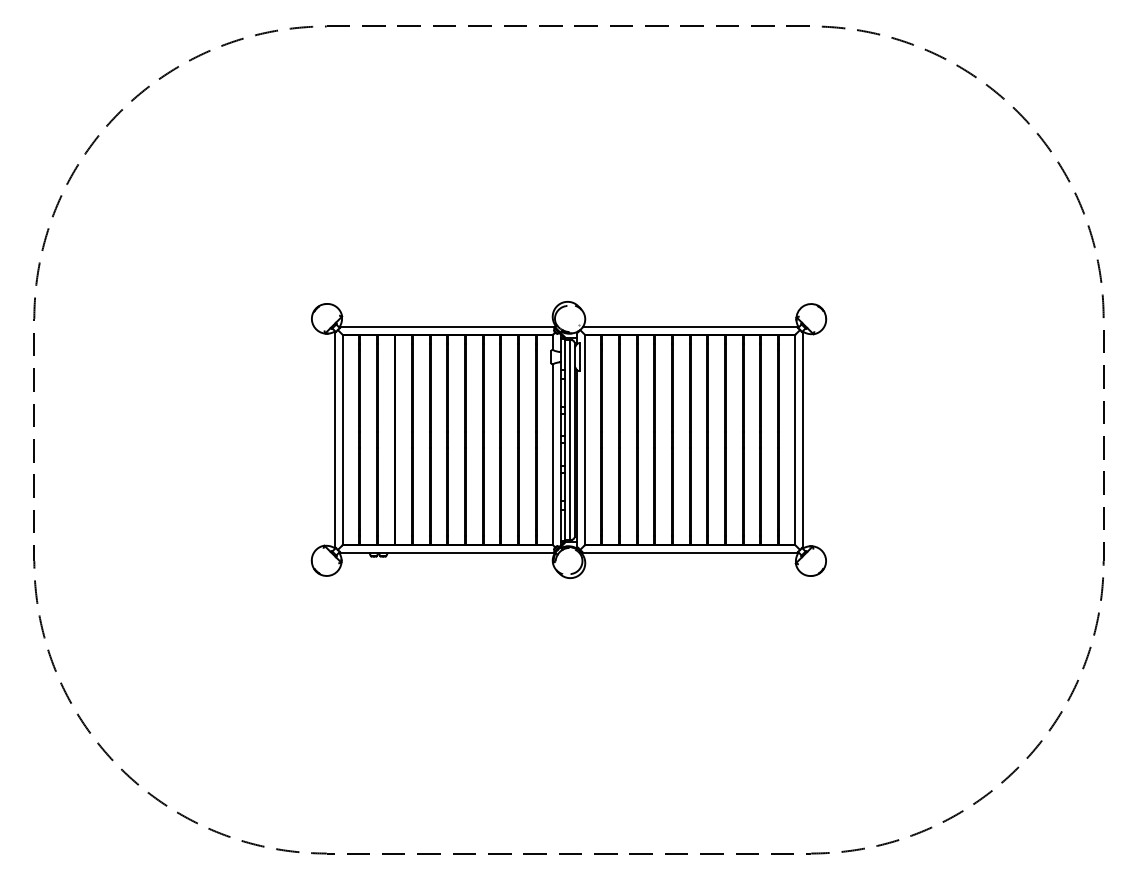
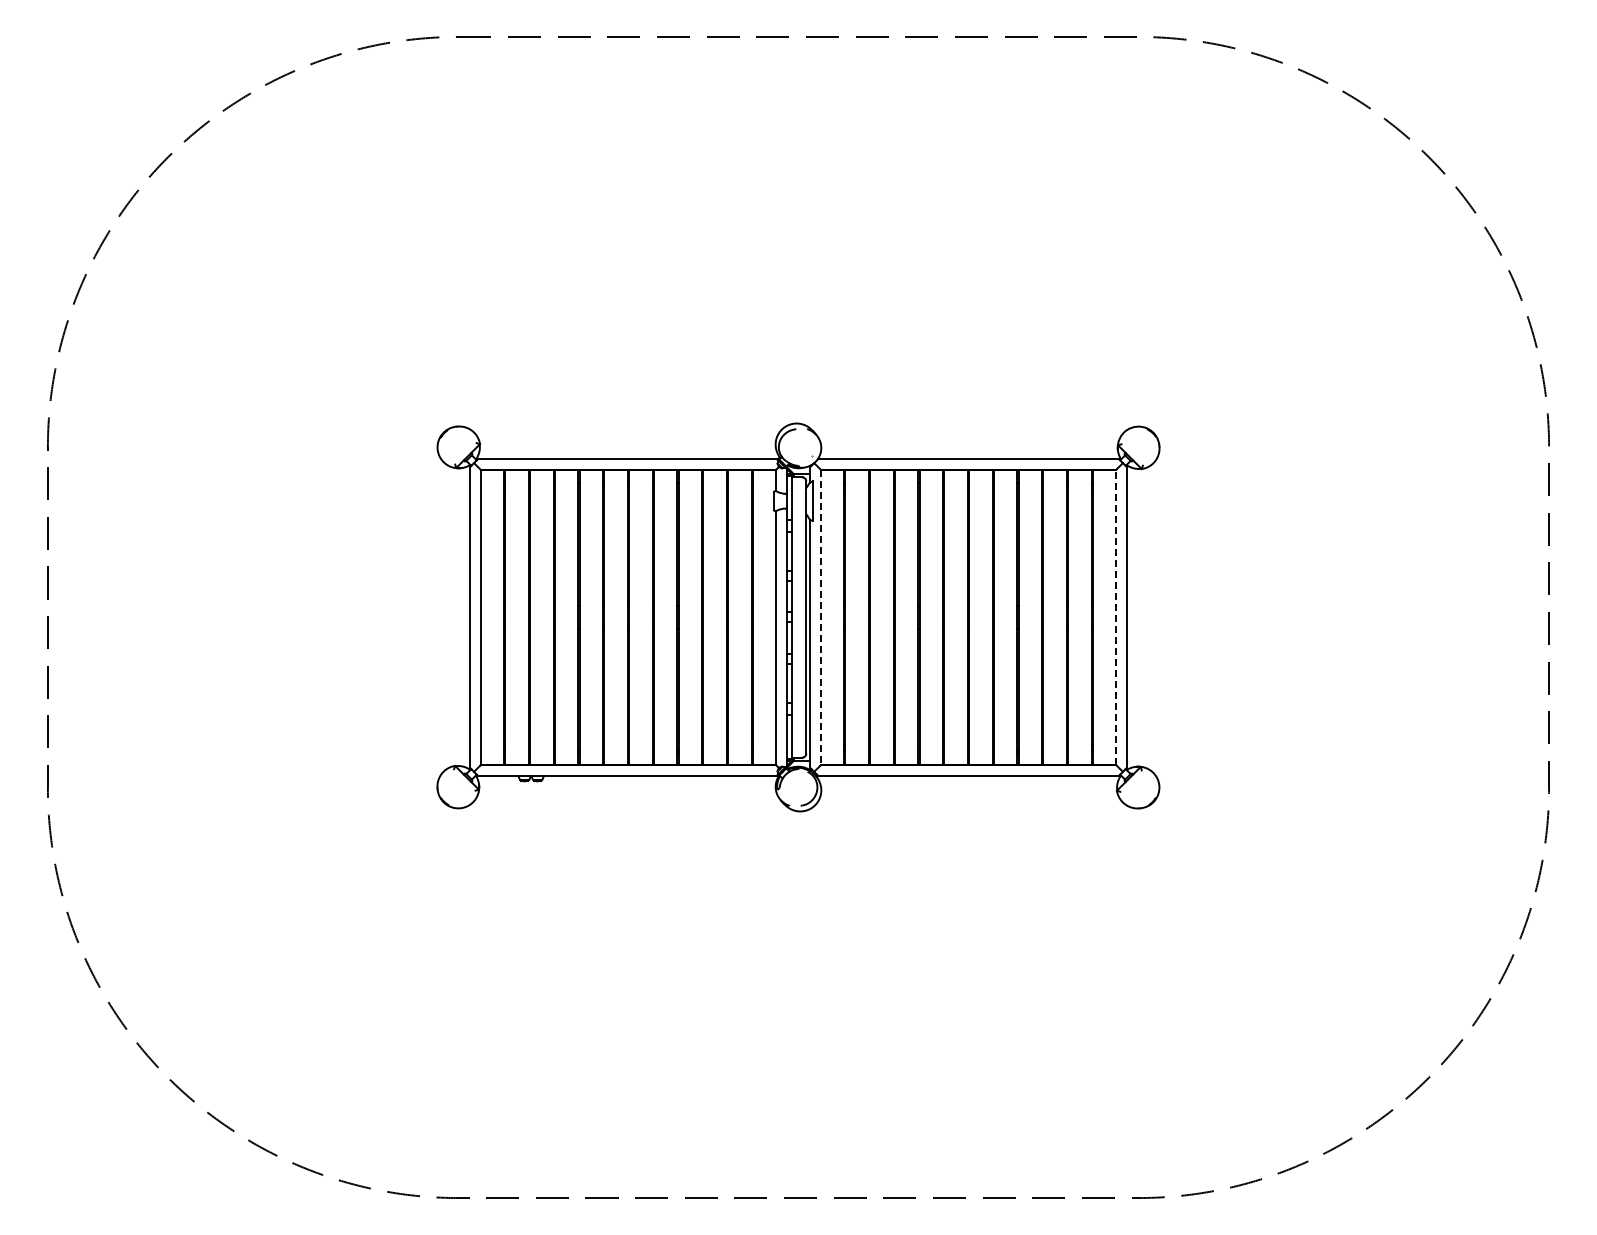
line: (569, 440) -> (799, 617), removed
line: (584, 440) -> (820, 617), solid -> dashed
line: (795, 440) -> (1116, 617), solid -> dashed

